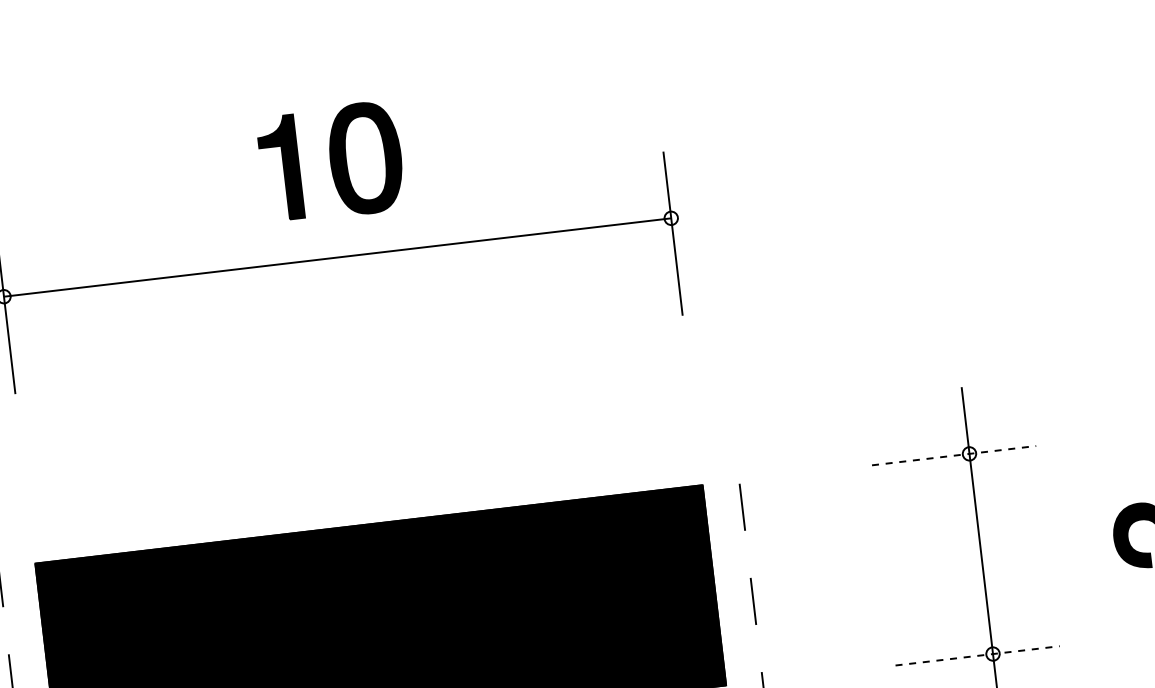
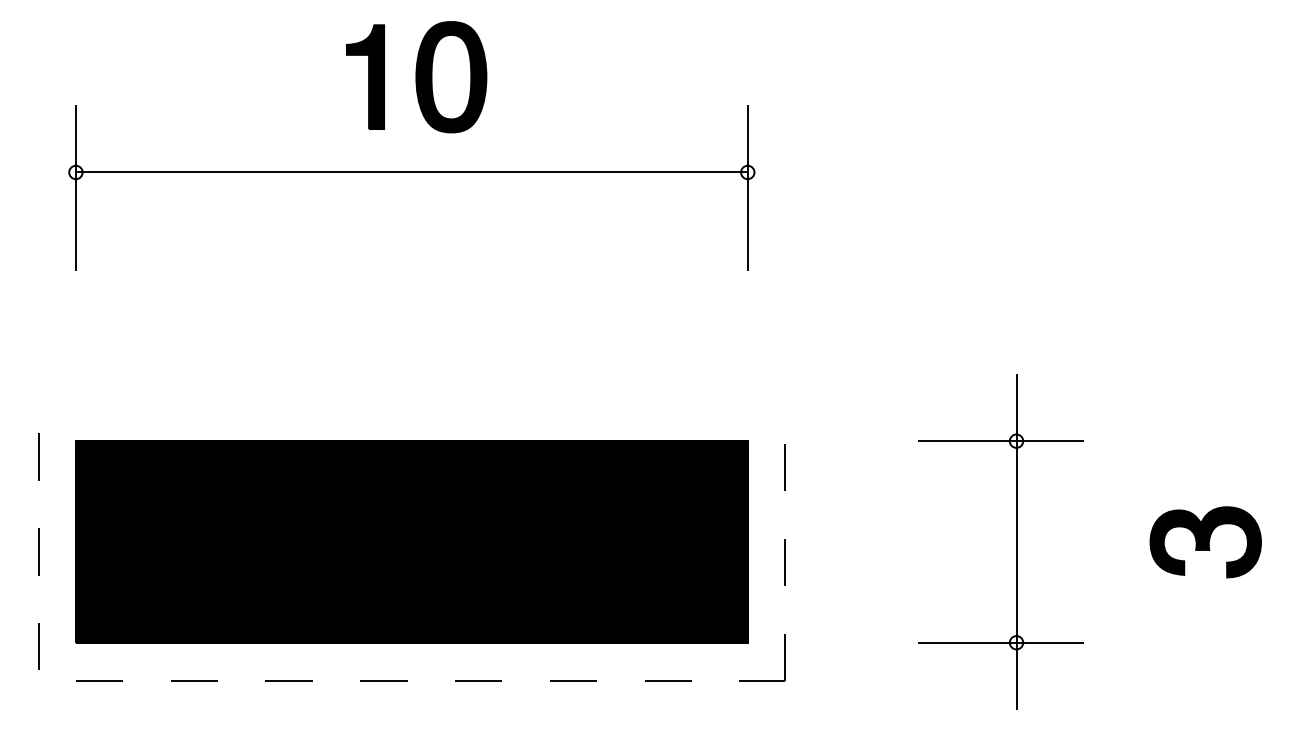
line: (954, 455) -> (1001, 441), dashed -> solid
line: (978, 655) -> (1001, 642), dashed -> solid

